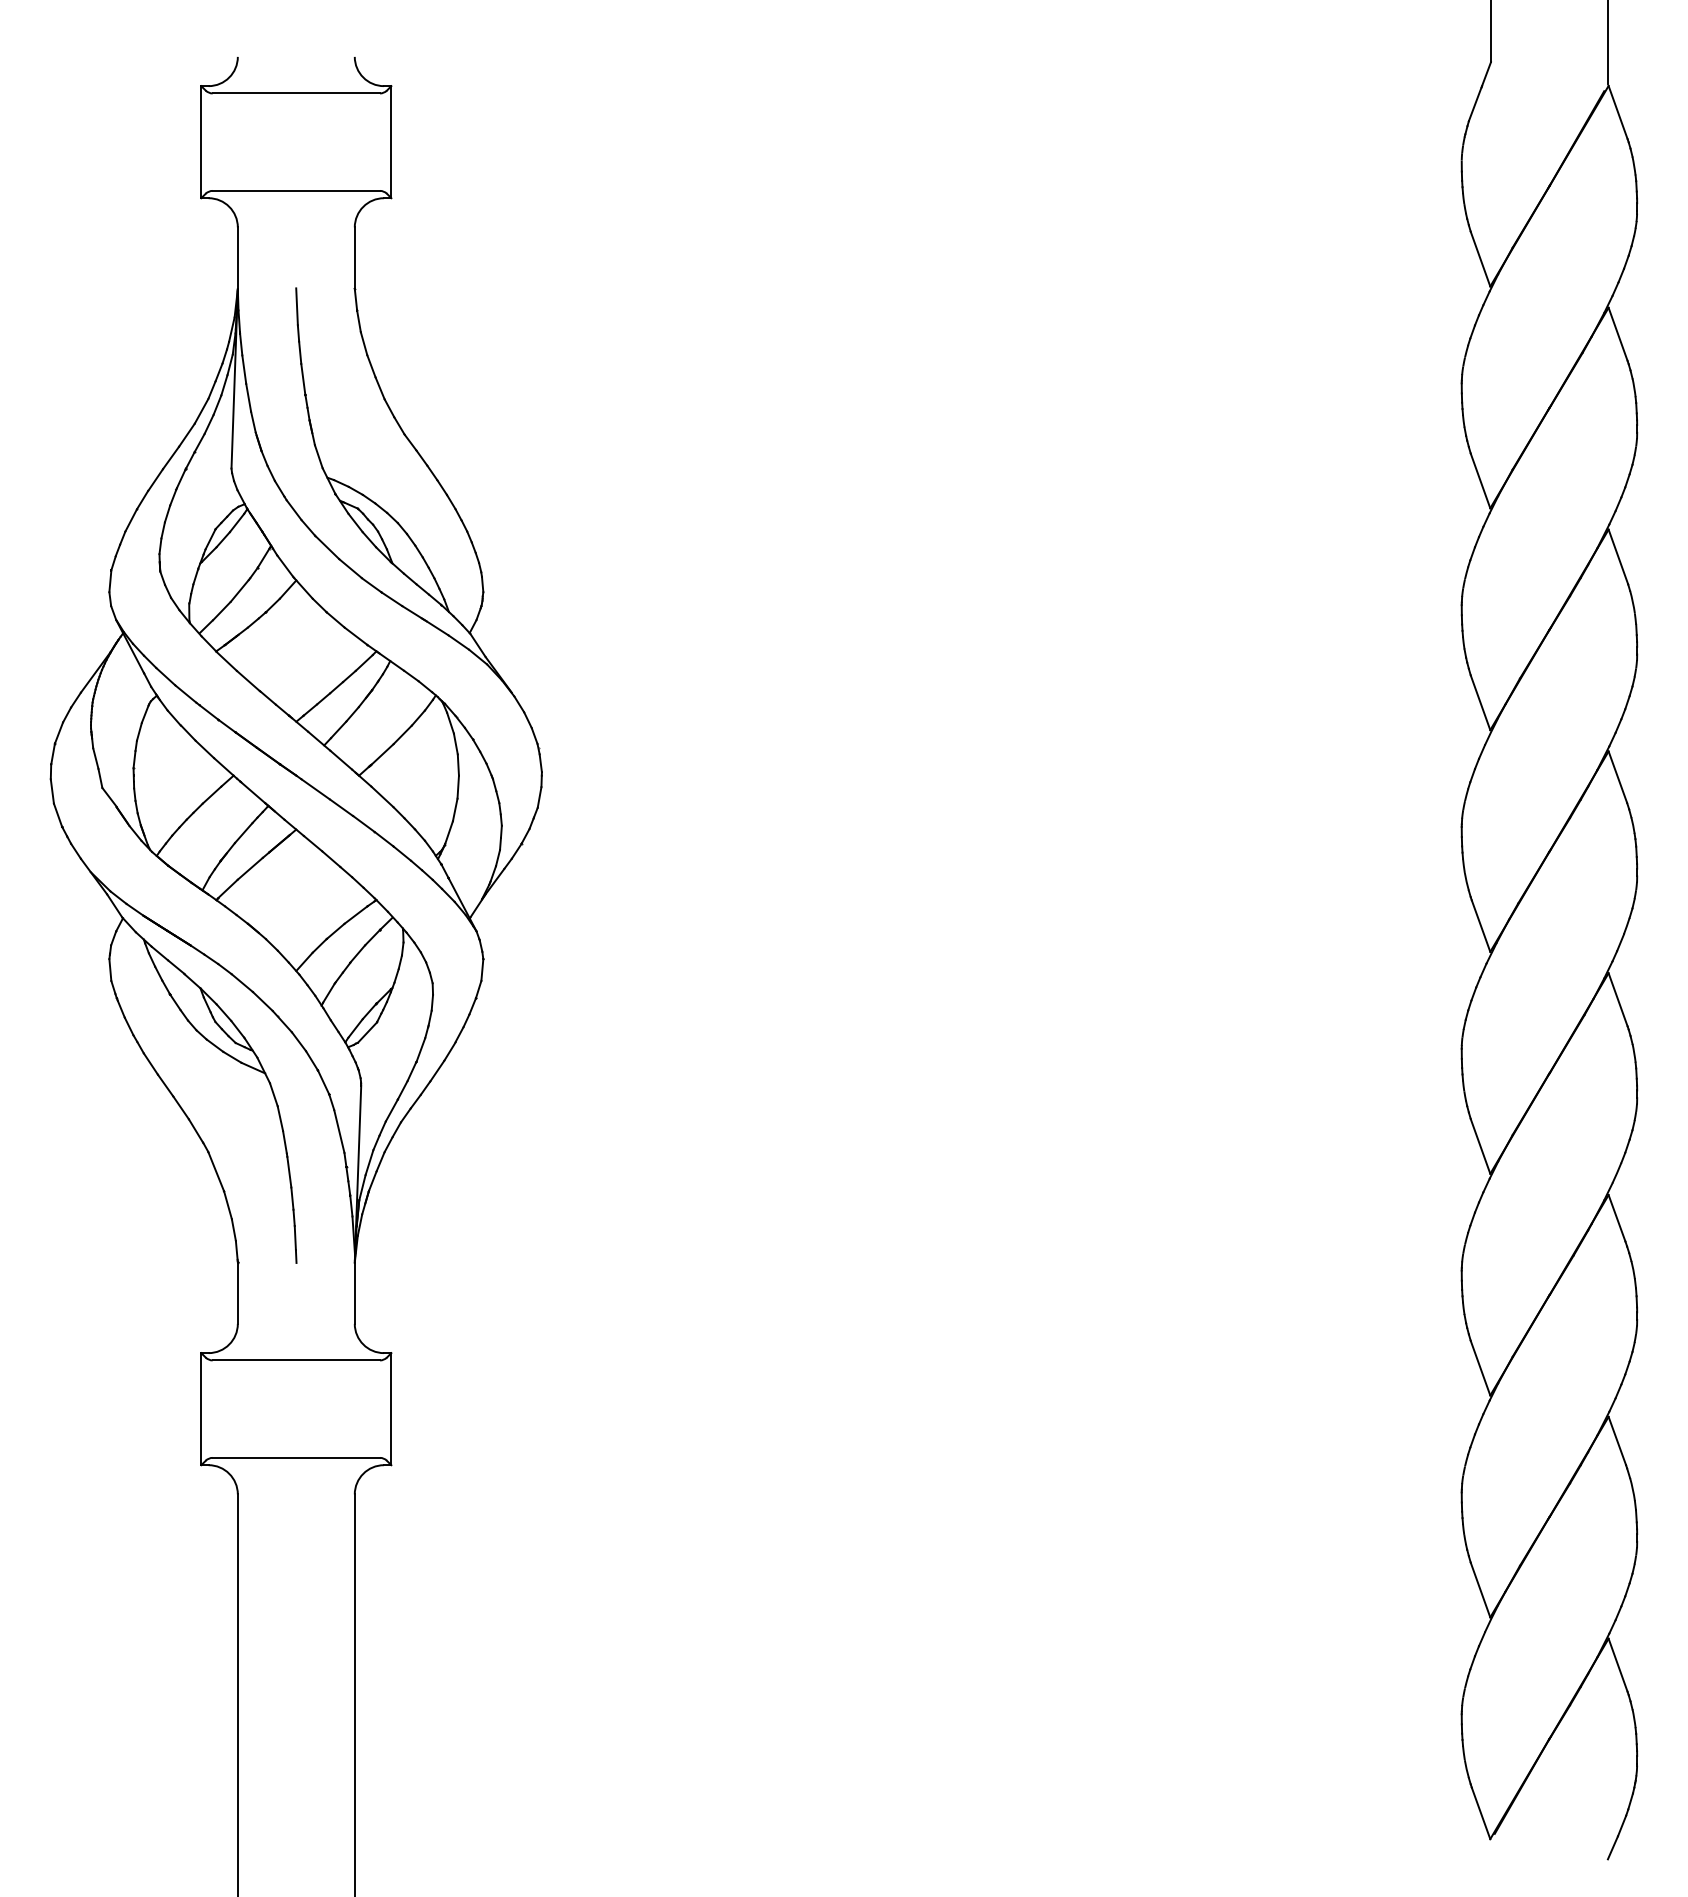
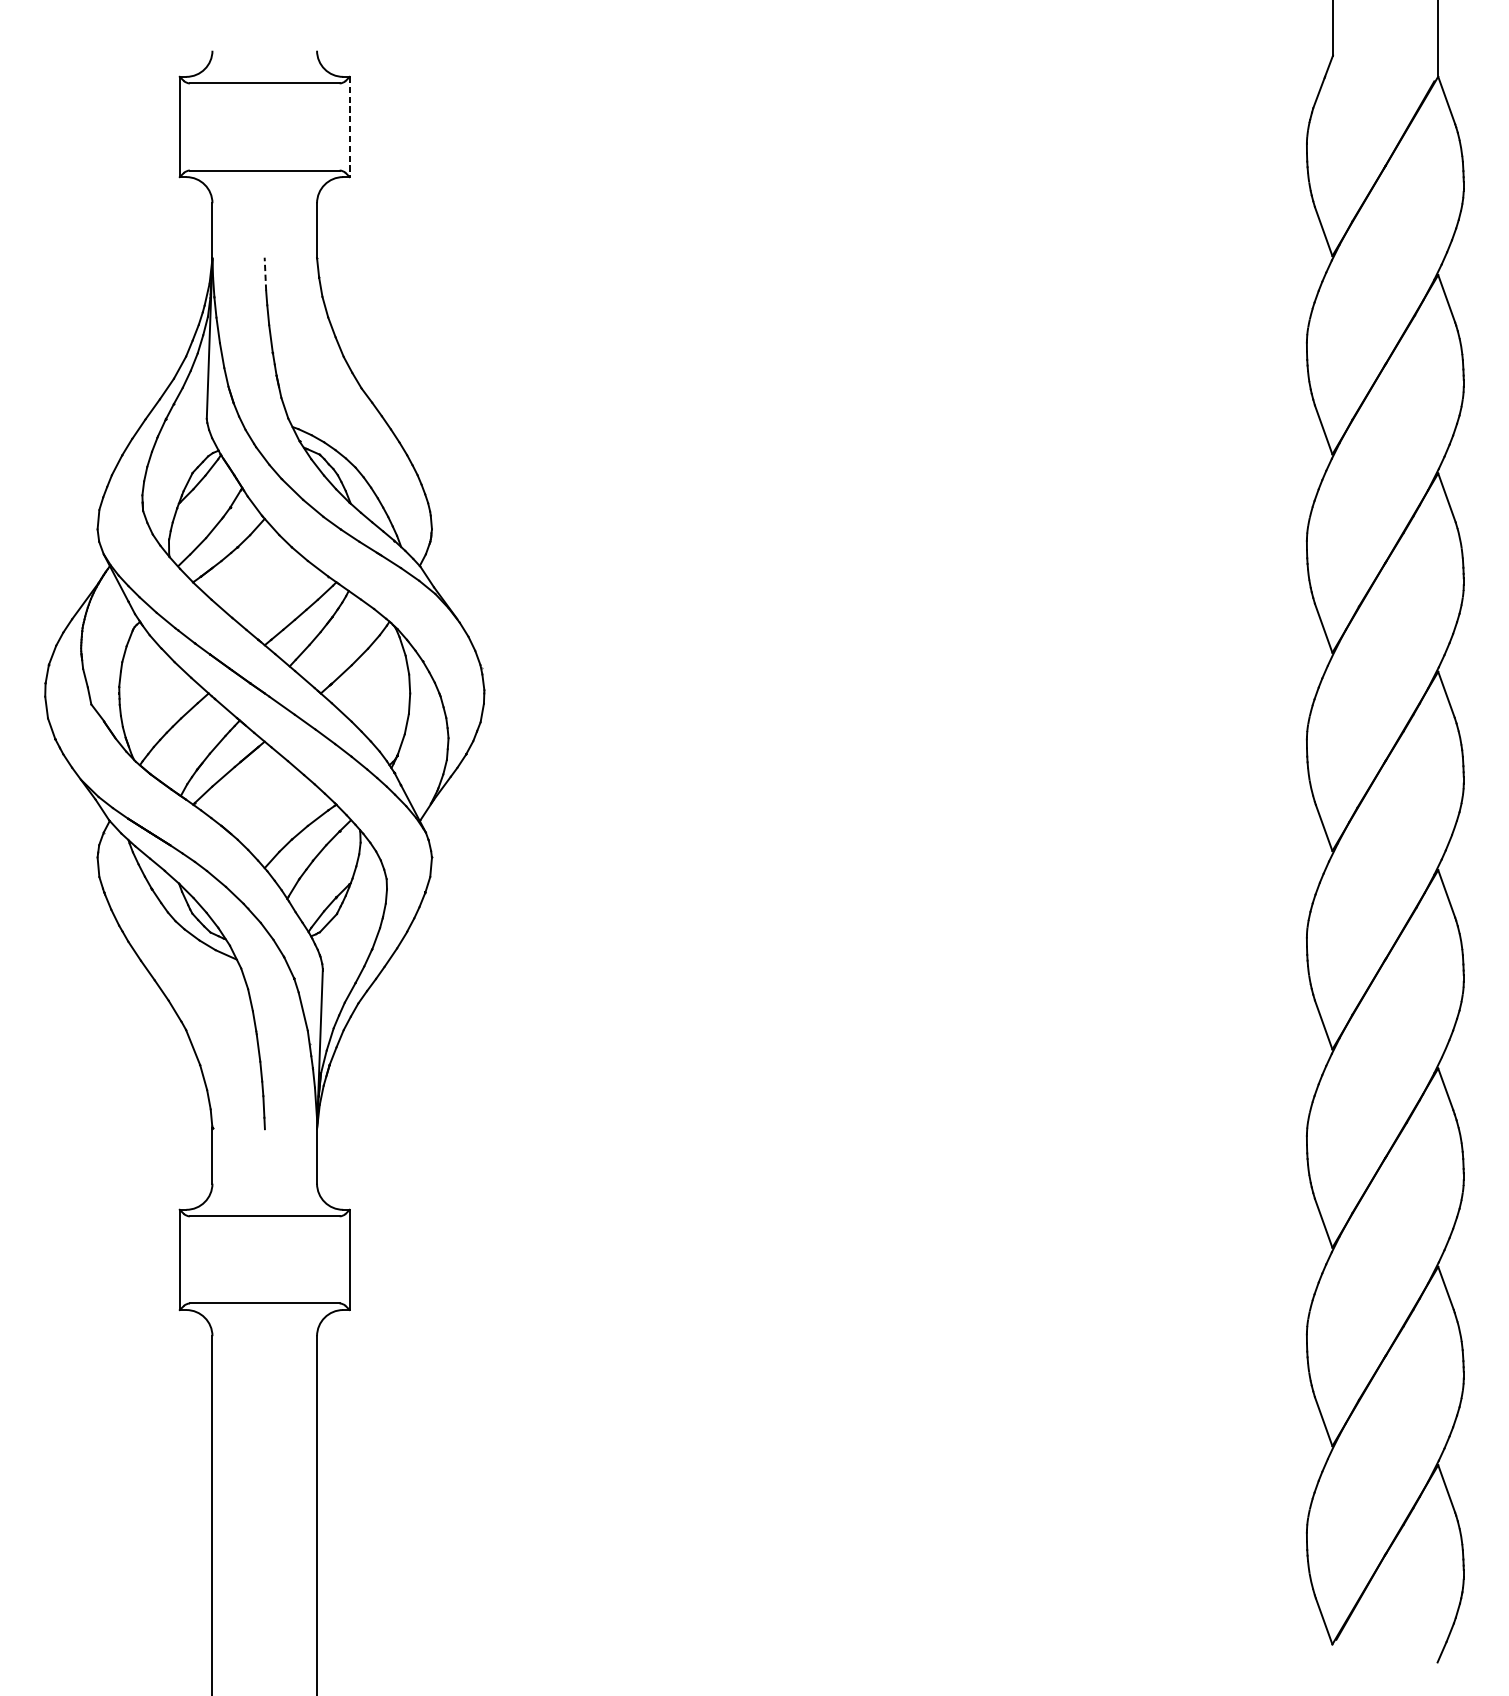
line: (391, 142) -> (349, 127), solid -> dashed
line: (297, 306) -> (265, 273), solid -> dashed

